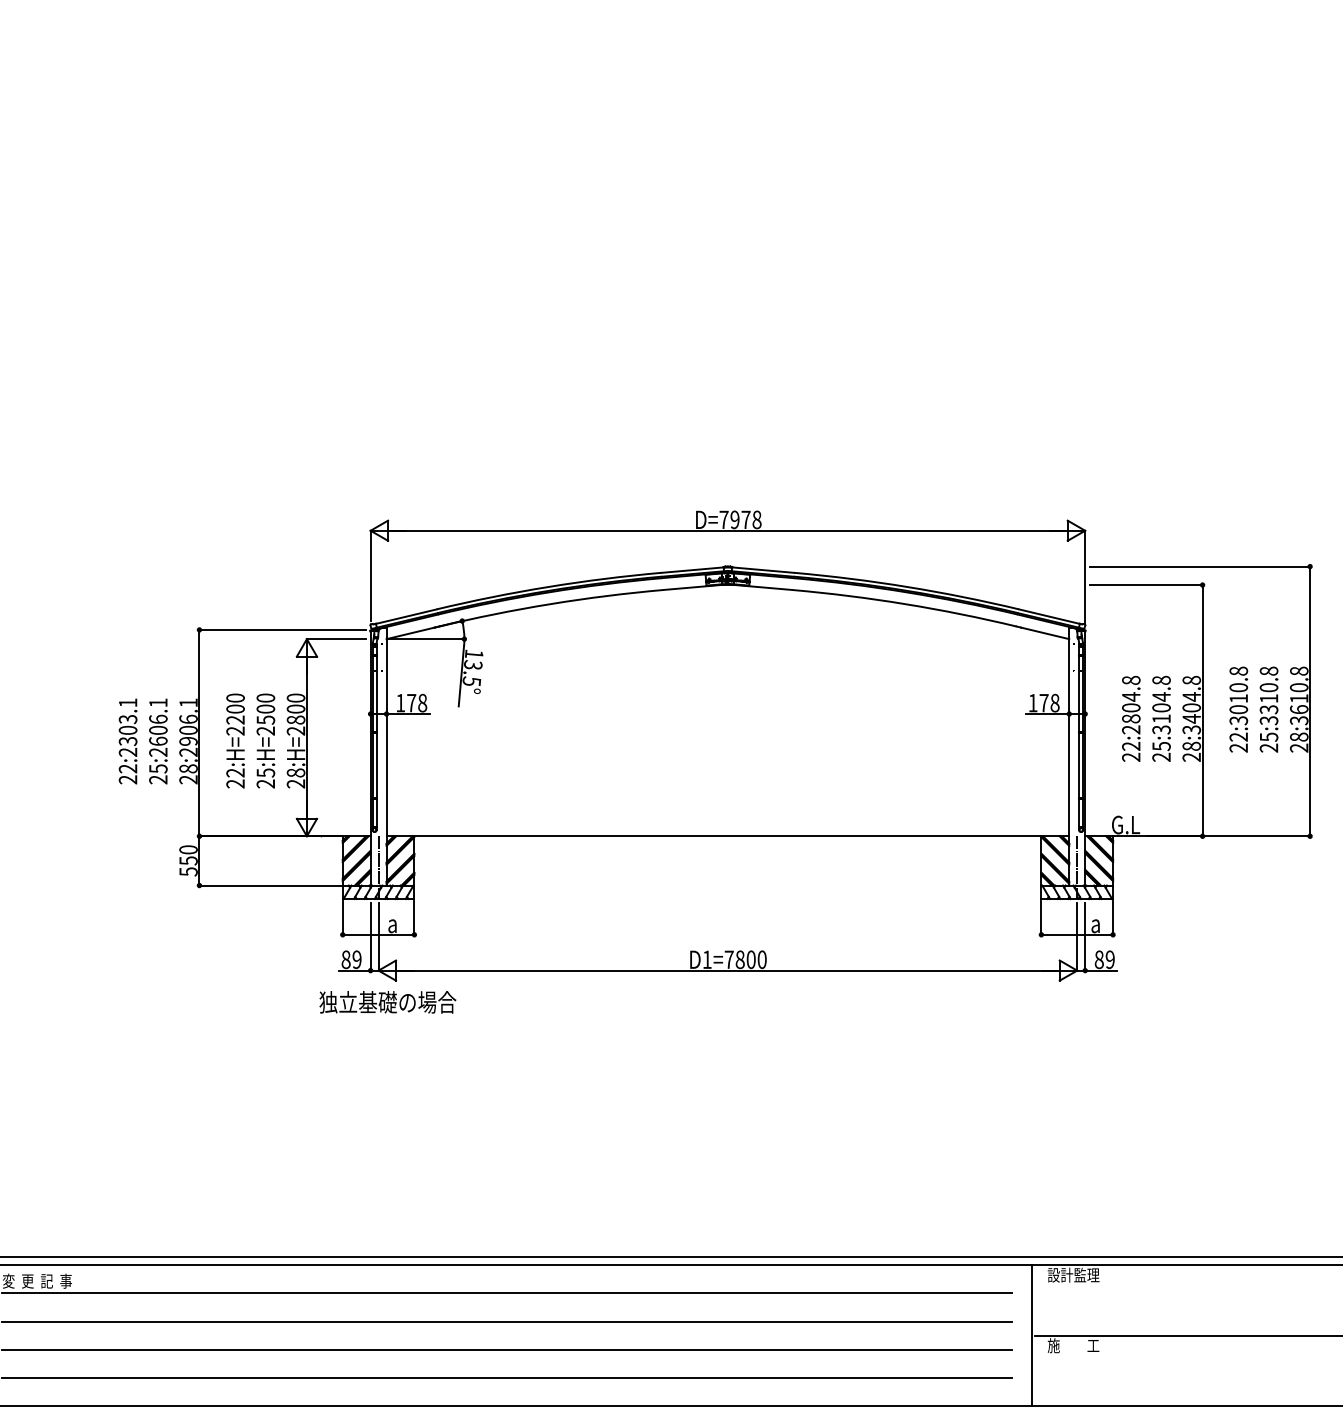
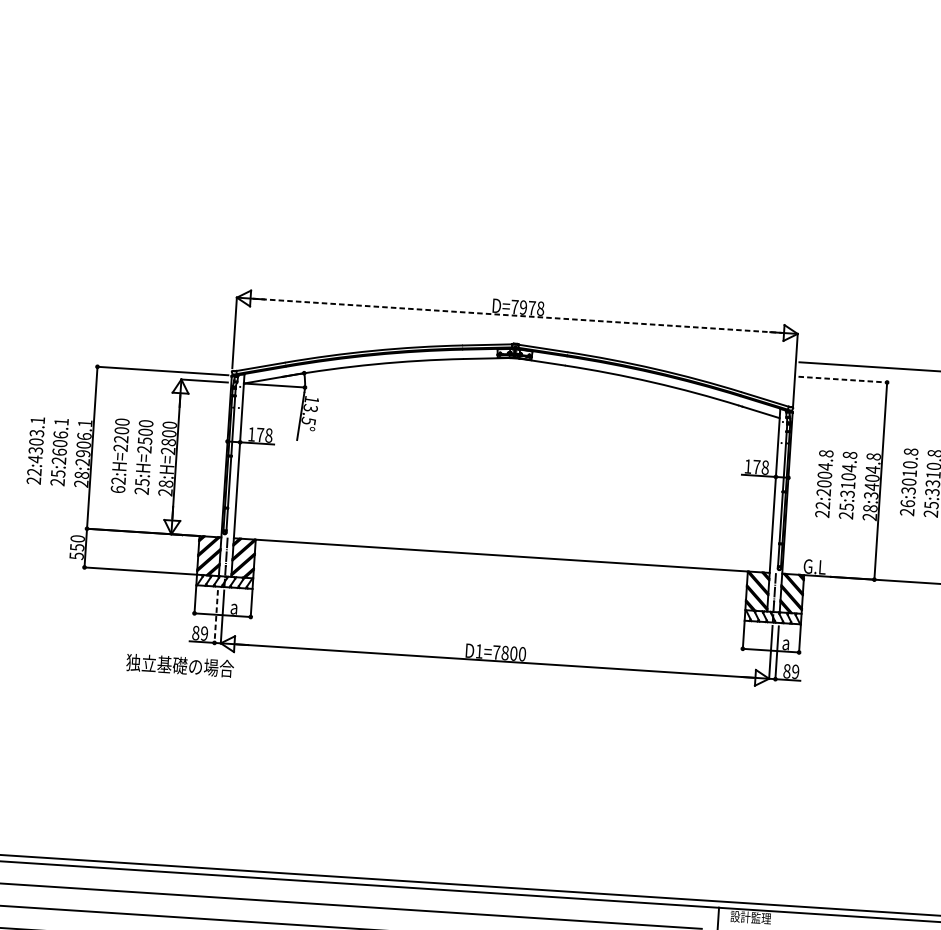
line: (728, 530) -> (517, 315), solid -> dashed
line: (1146, 585) -> (843, 380), solid -> dashed
text: (1131, 718) -> (824, 483), 22:2804.8 -> 22:2004.8
text: (1238, 736) -> (907, 503), 22:3010.8 -> 26:3010.8
text: (127, 752) -> (34, 459), 22:2303.1 -> 22:4303.1
text: (235, 783) -> (118, 489), 22:H=2200 -> 62:H=2200
line: (370, 937) -> (216, 616), solid -> dashed
text: (387, 1002) -> (179, 665), moved

